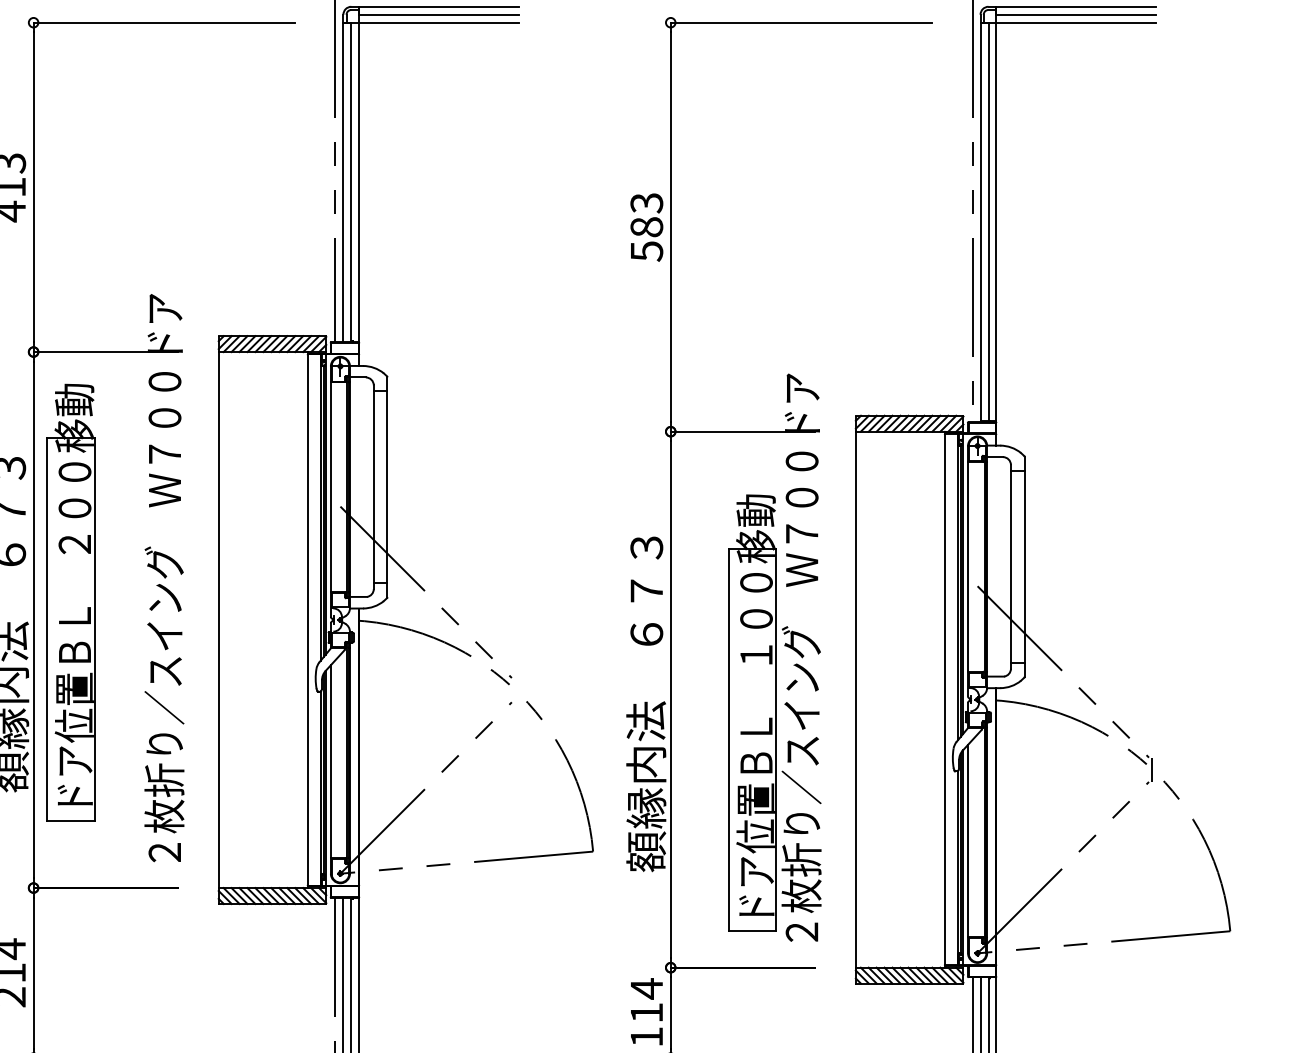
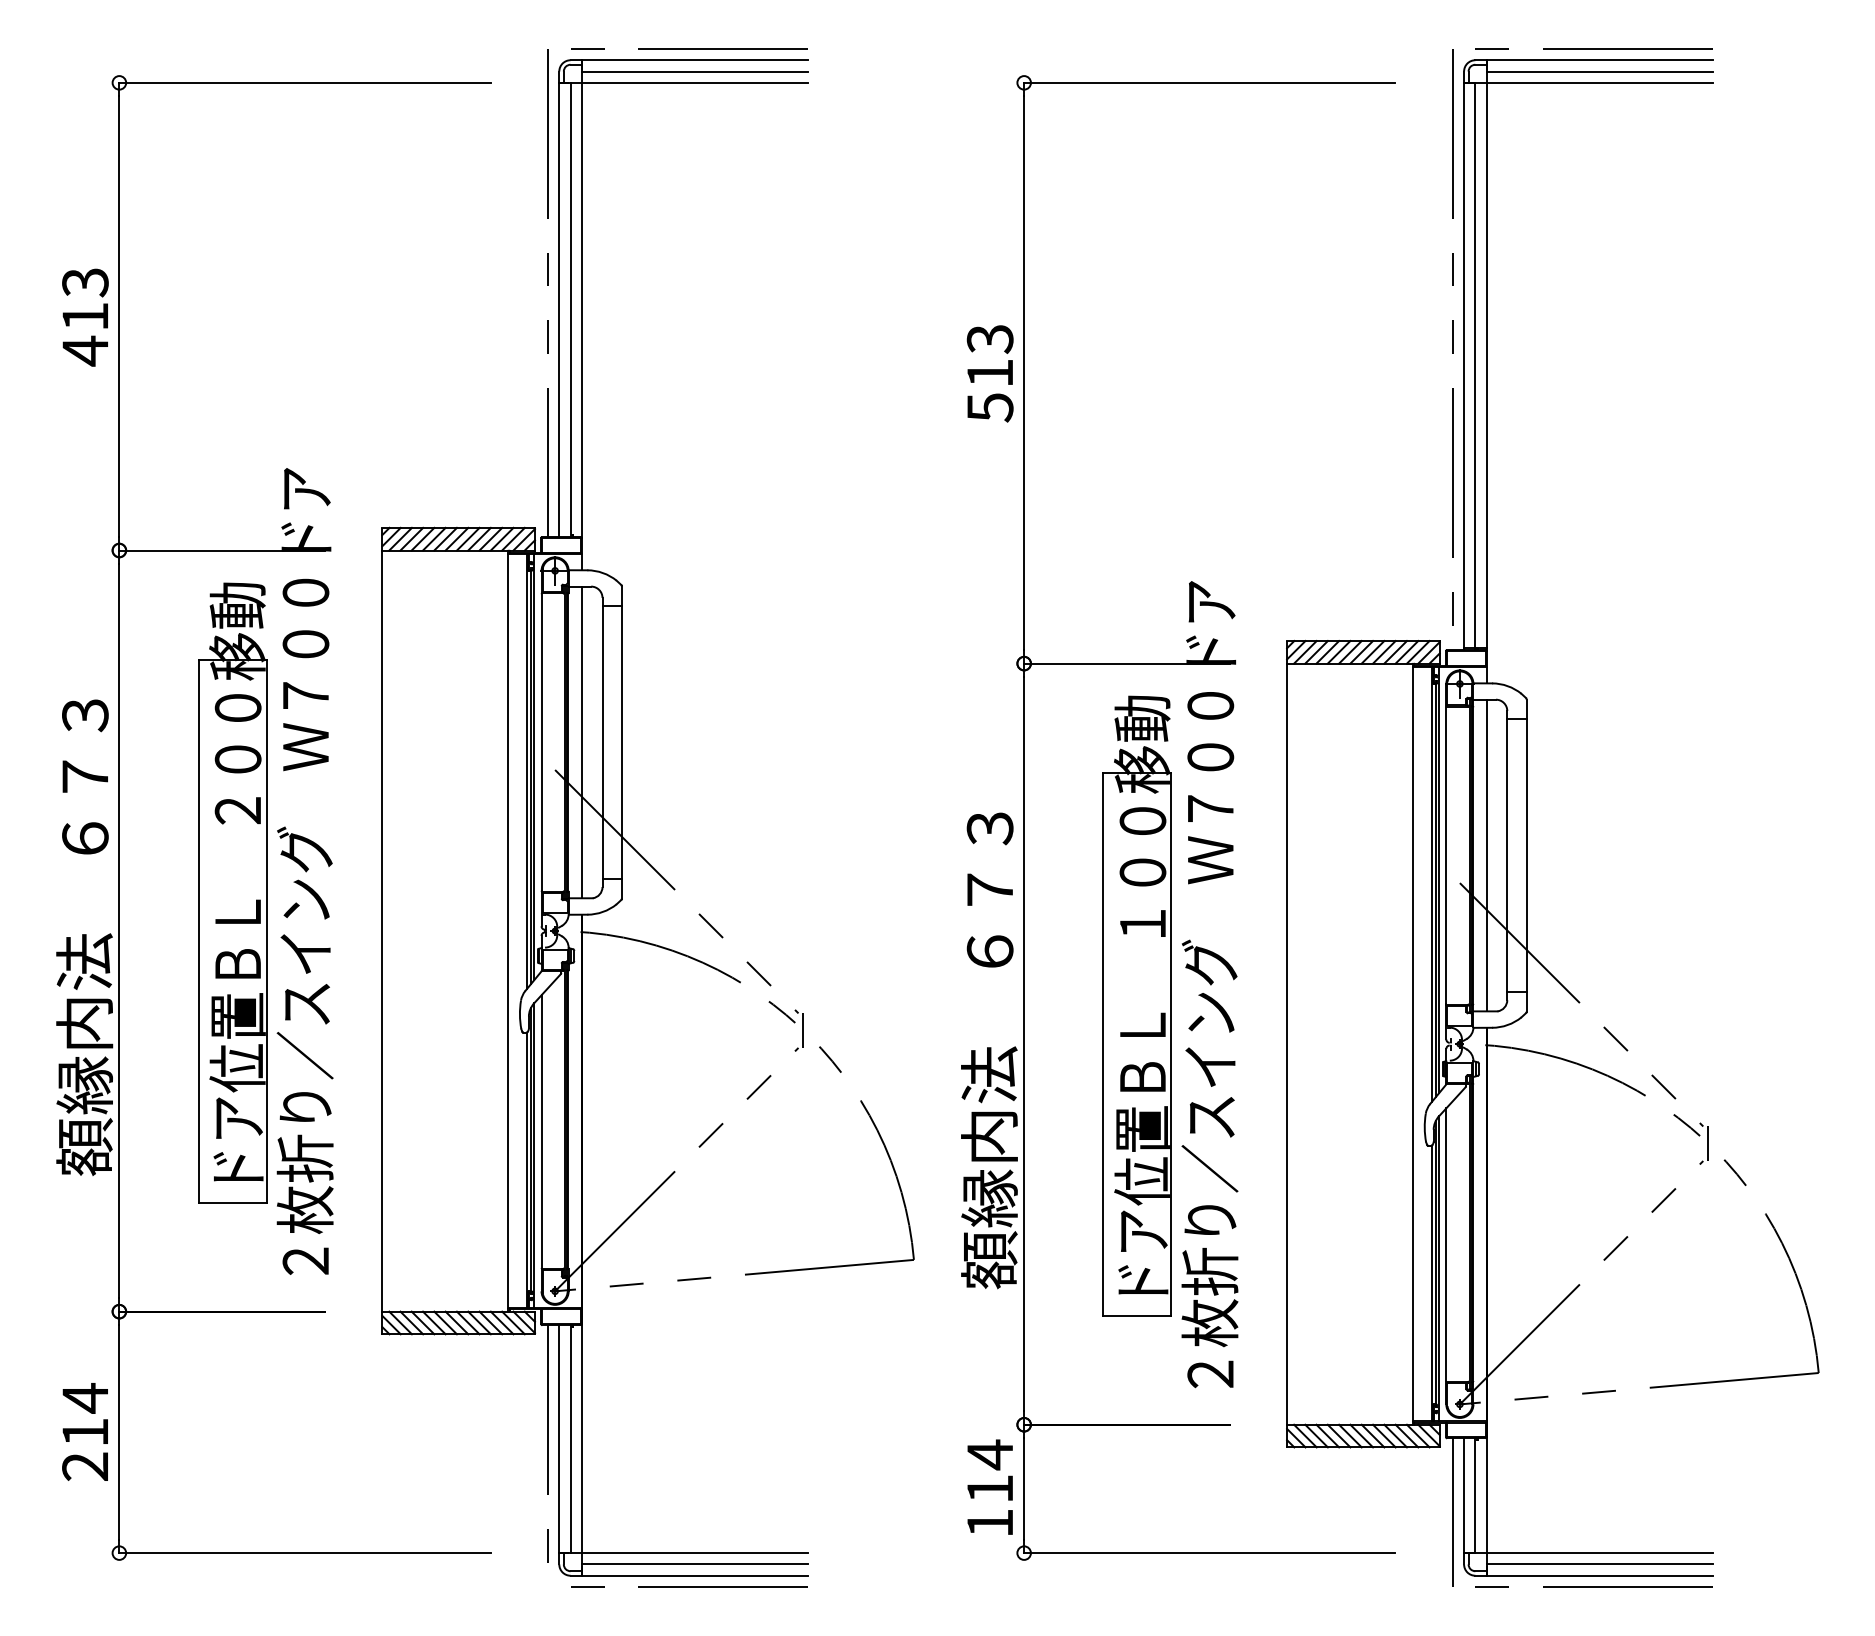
text: (647, 227) -> (990, 373), 583 -> 513
line: (359, 487) -> (581, 742), added
line: (996, 566) -> (1486, 855), added
part: (71, 602) -> (232, 892), moved
line: (515, 690) -> (803, 1030), added
part: (751, 712) -> (1136, 1005), moved

